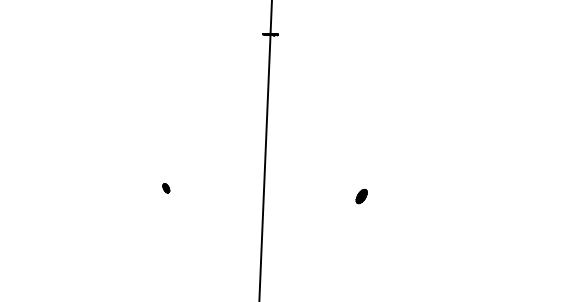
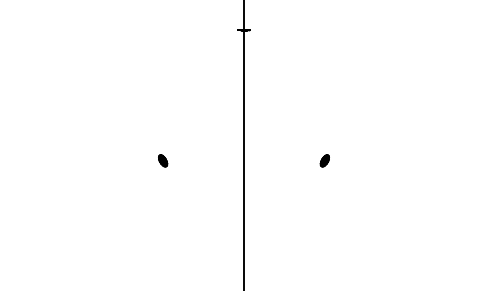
part: (166, 187) -> (163, 160), size x1.67

